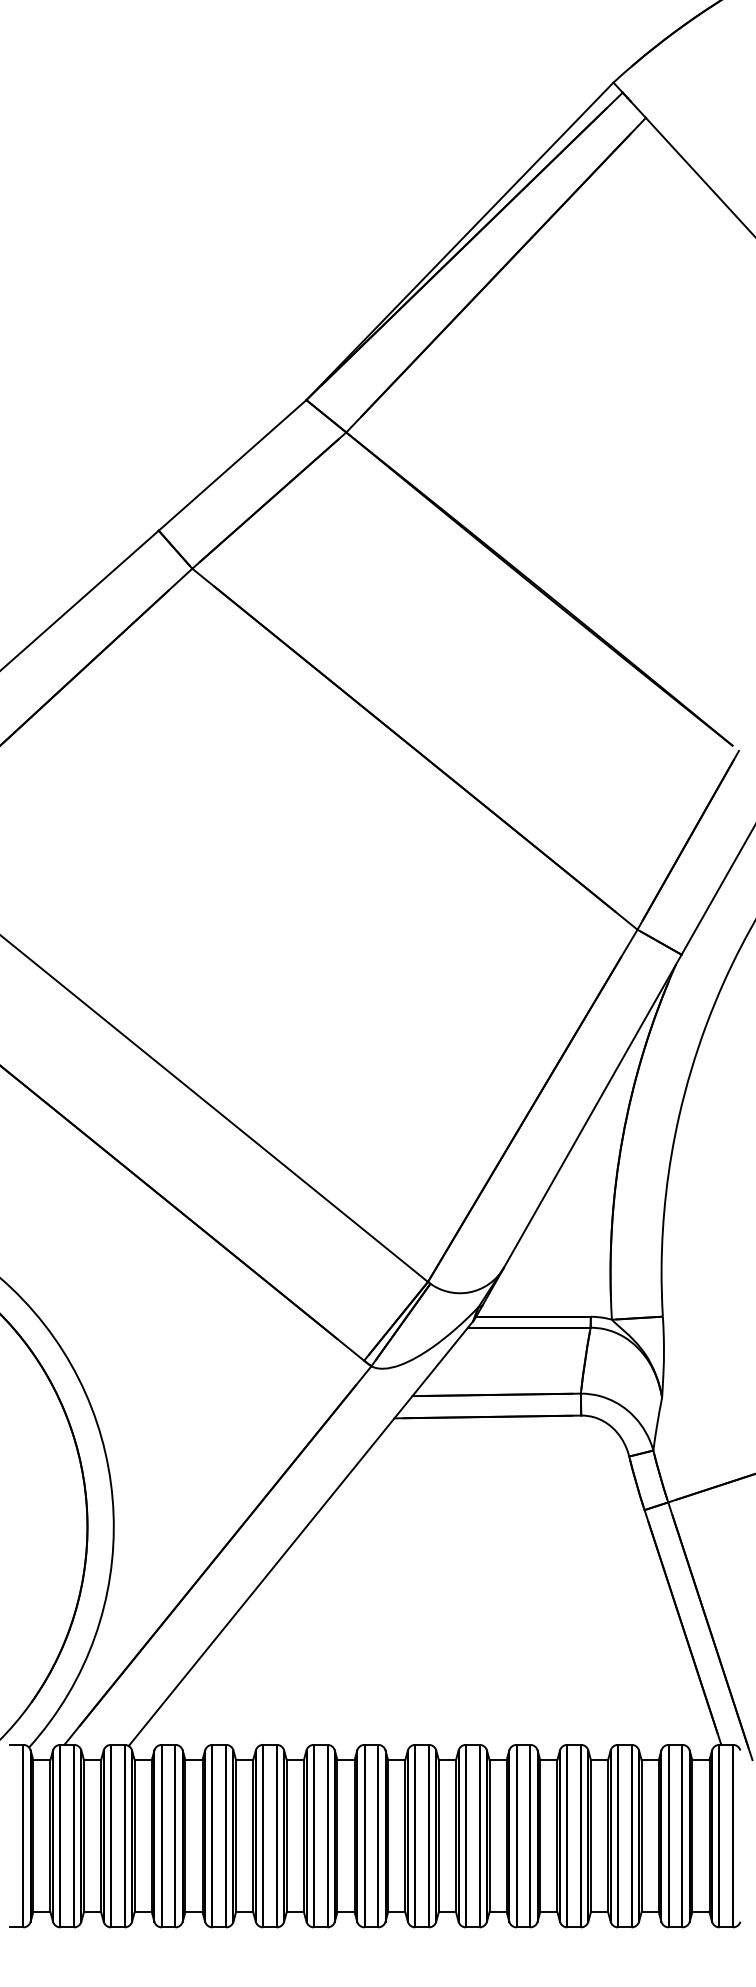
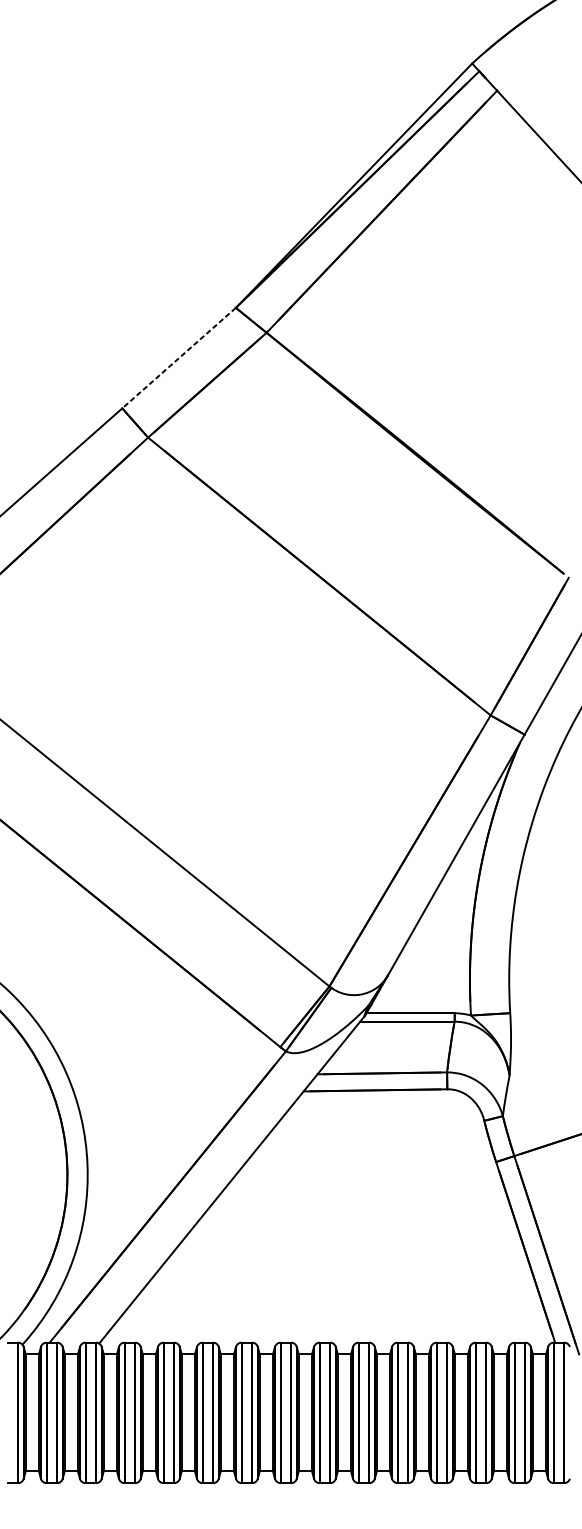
line: (232, 465) -> (179, 358), solid -> dashed

